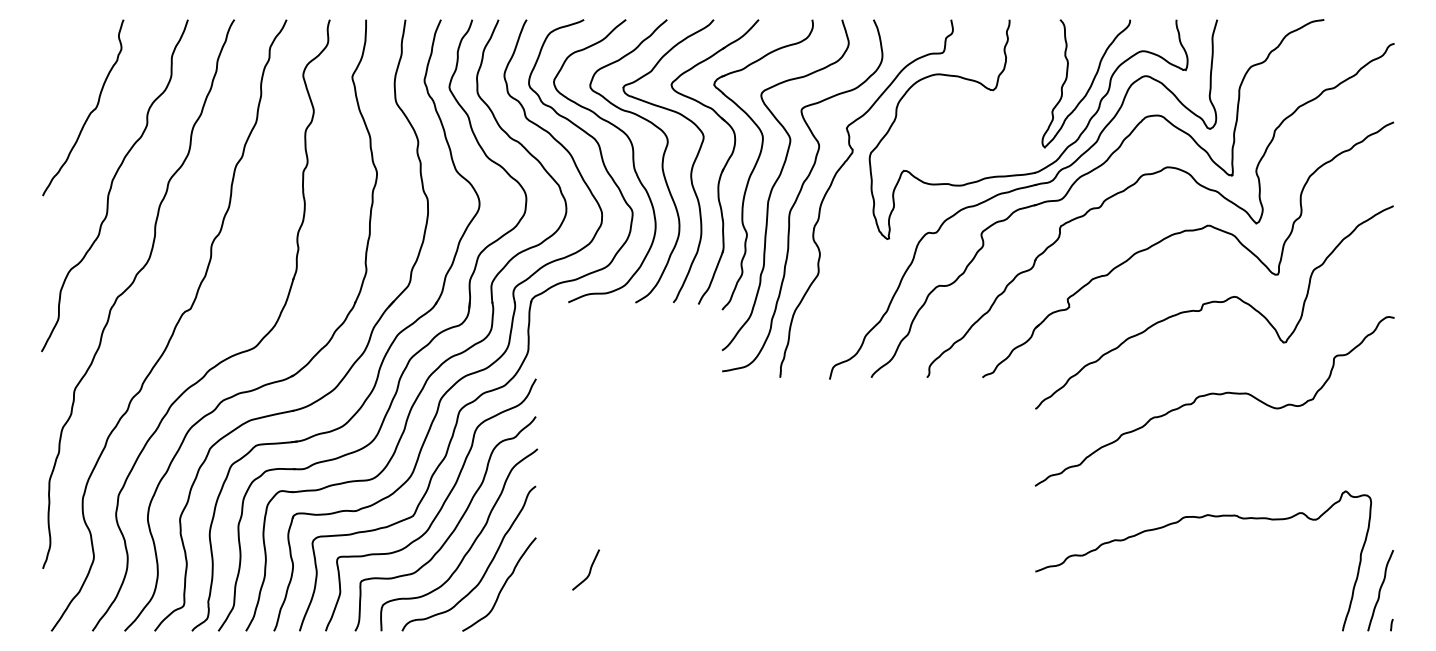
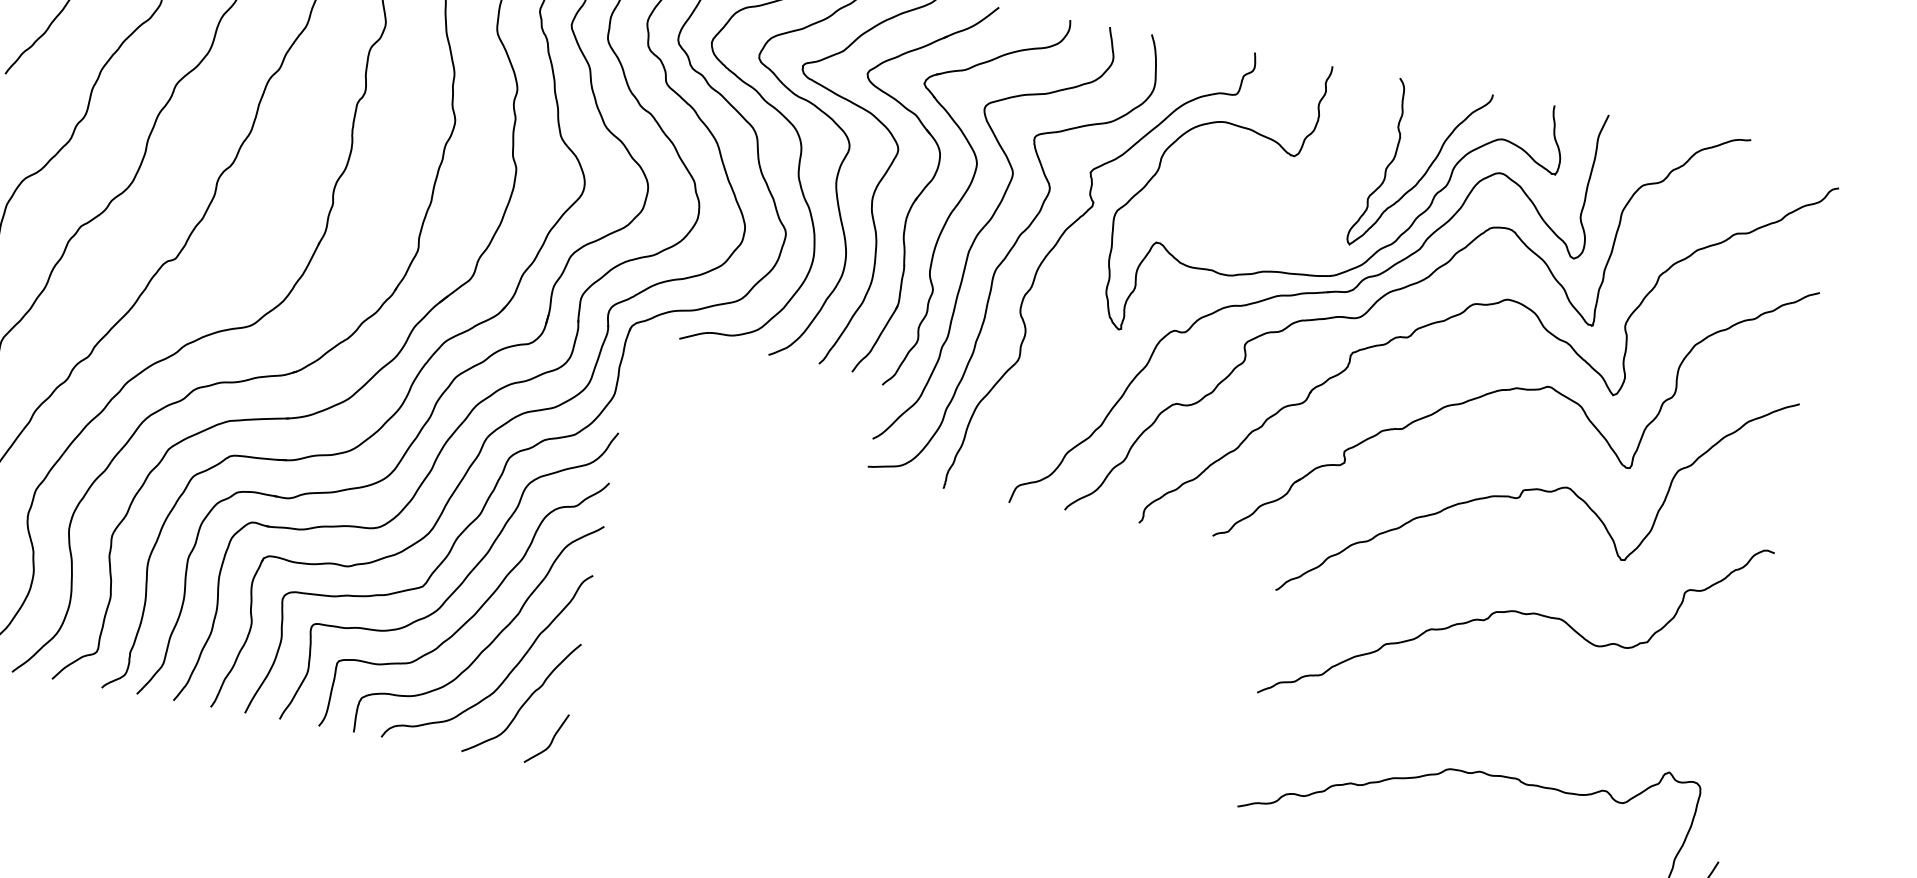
curve: (589, 569) -> (551, 738), moved

